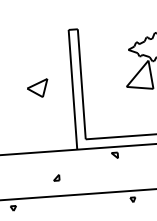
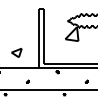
part: (37, 87) -> (16, 52), moved

